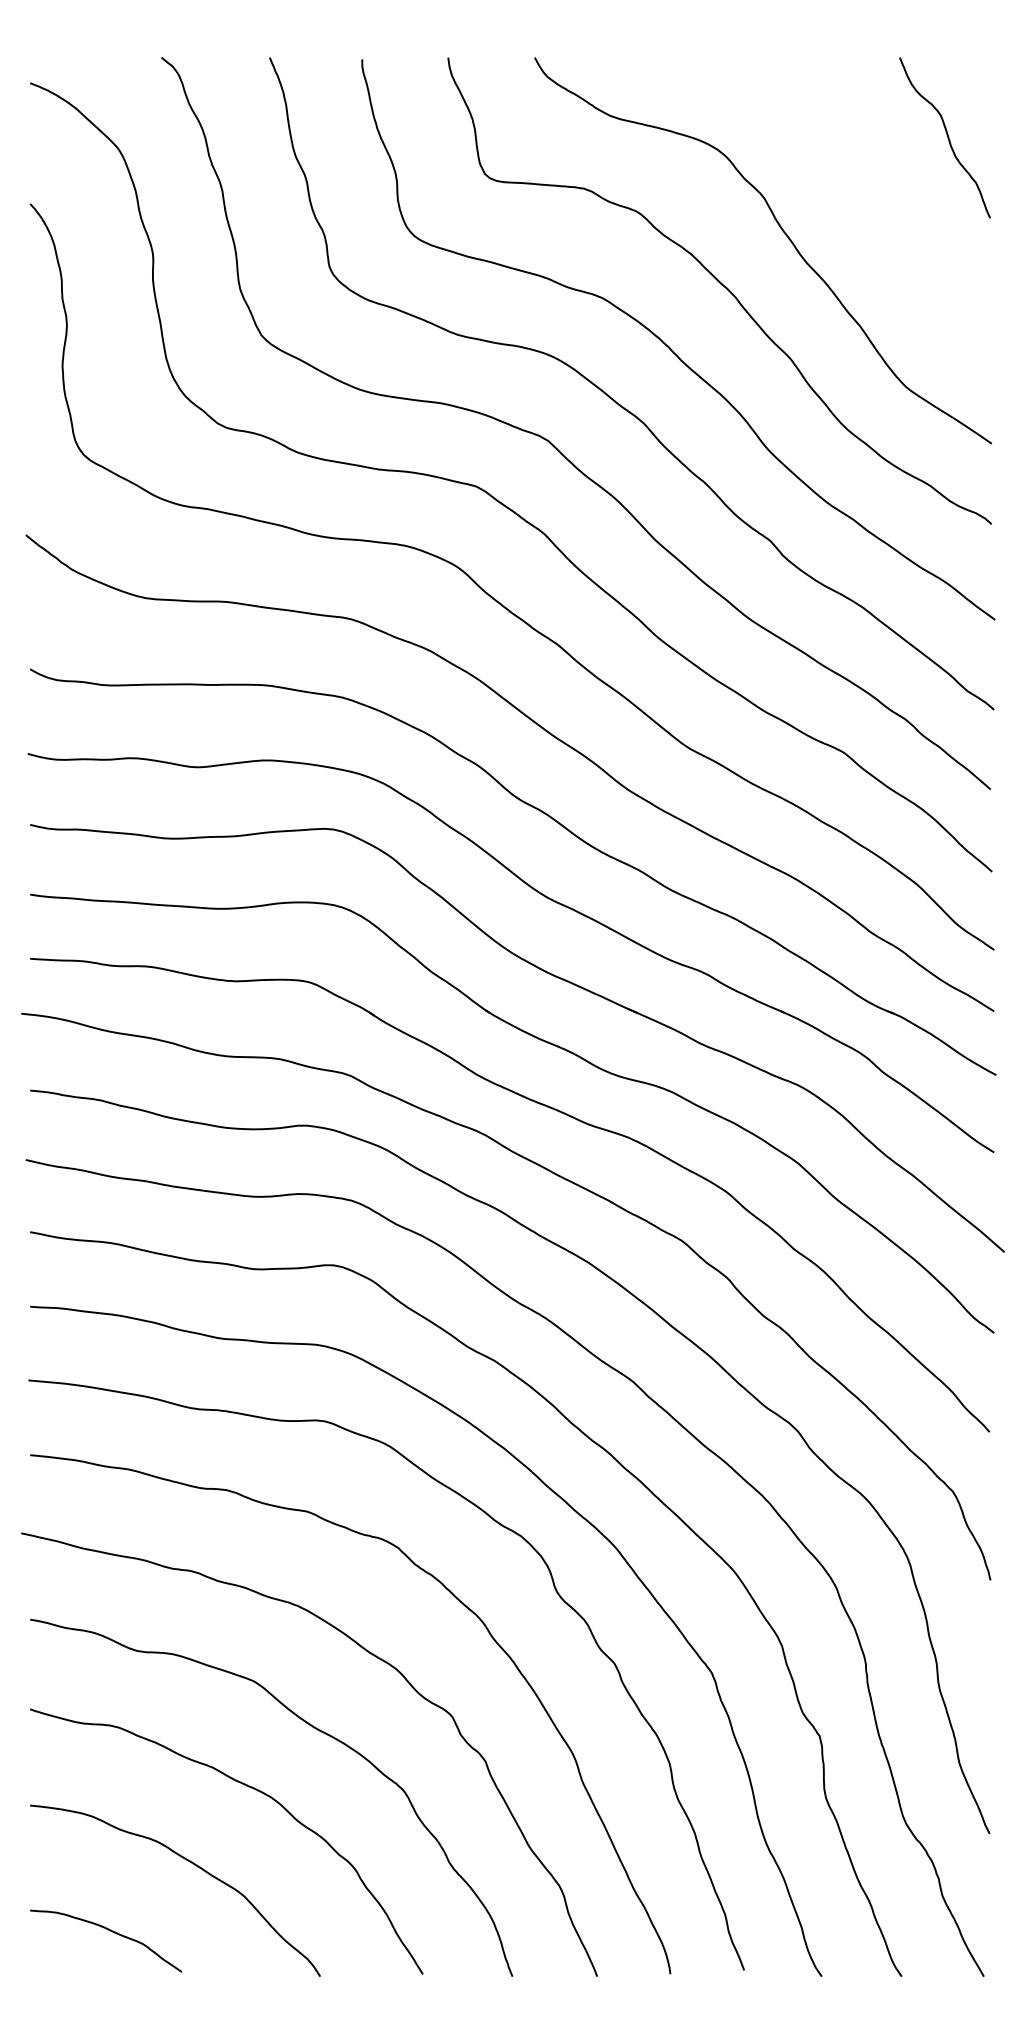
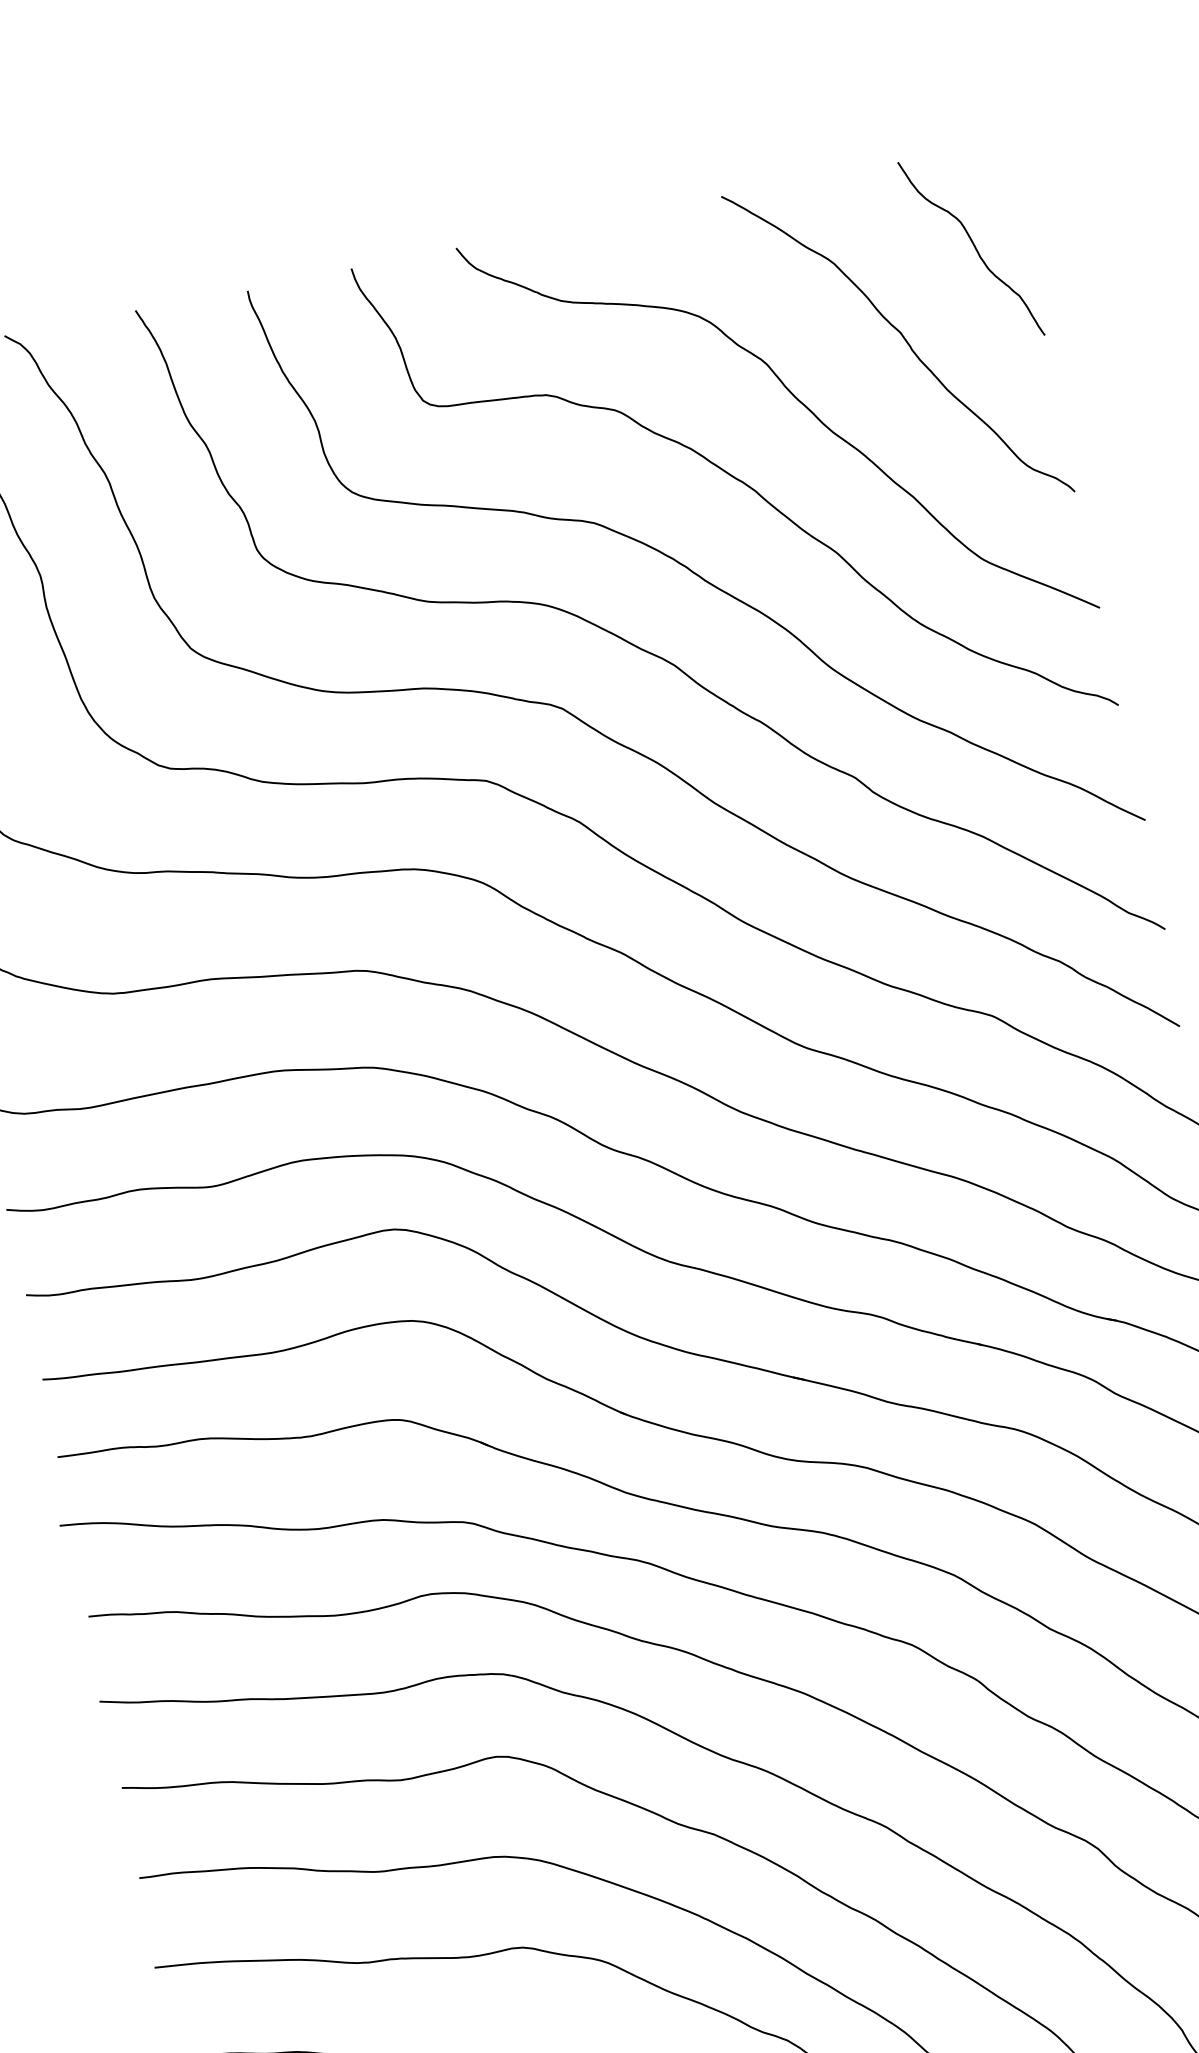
curve: (877, 200) -> (904, 340), added

